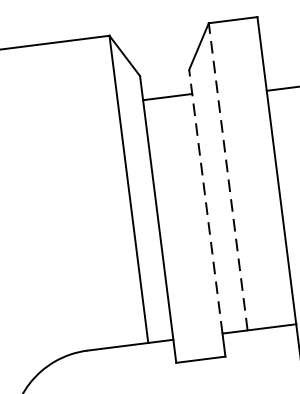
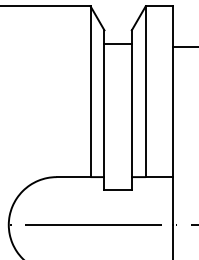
line: (227, 176) -> (145, 91), dashed -> solid
line: (205, 201) -> (131, 103), dashed -> solid

